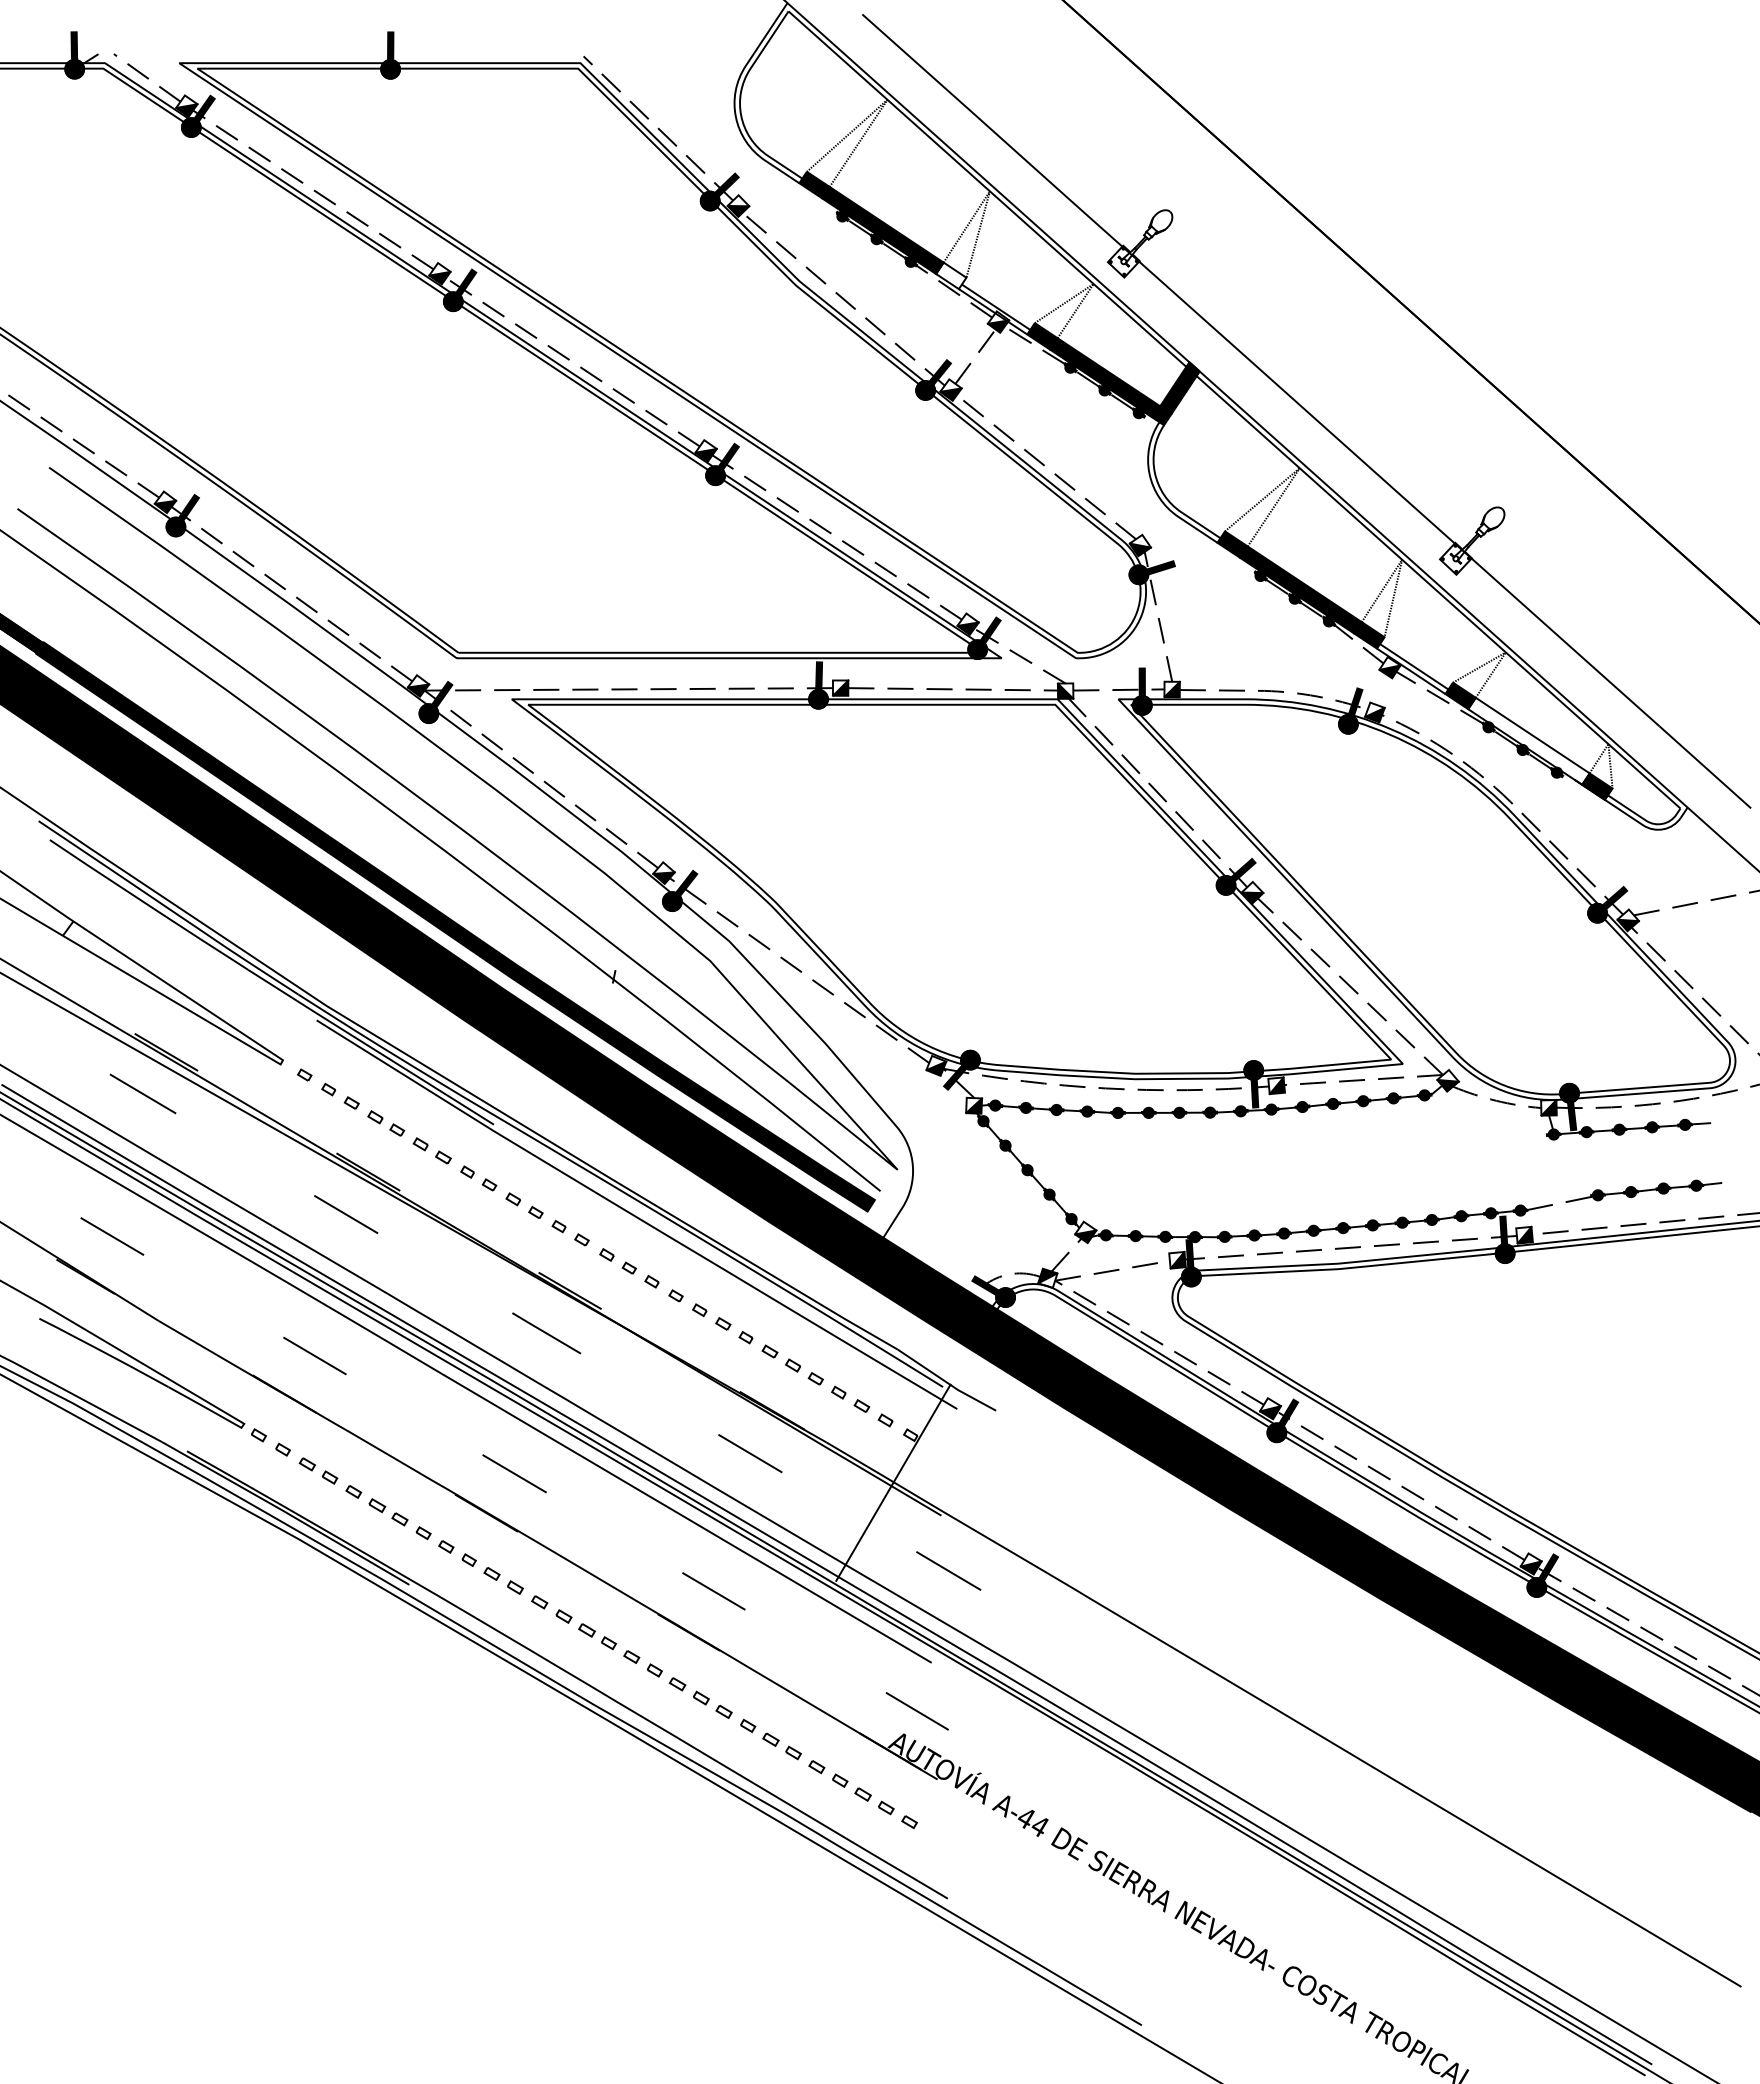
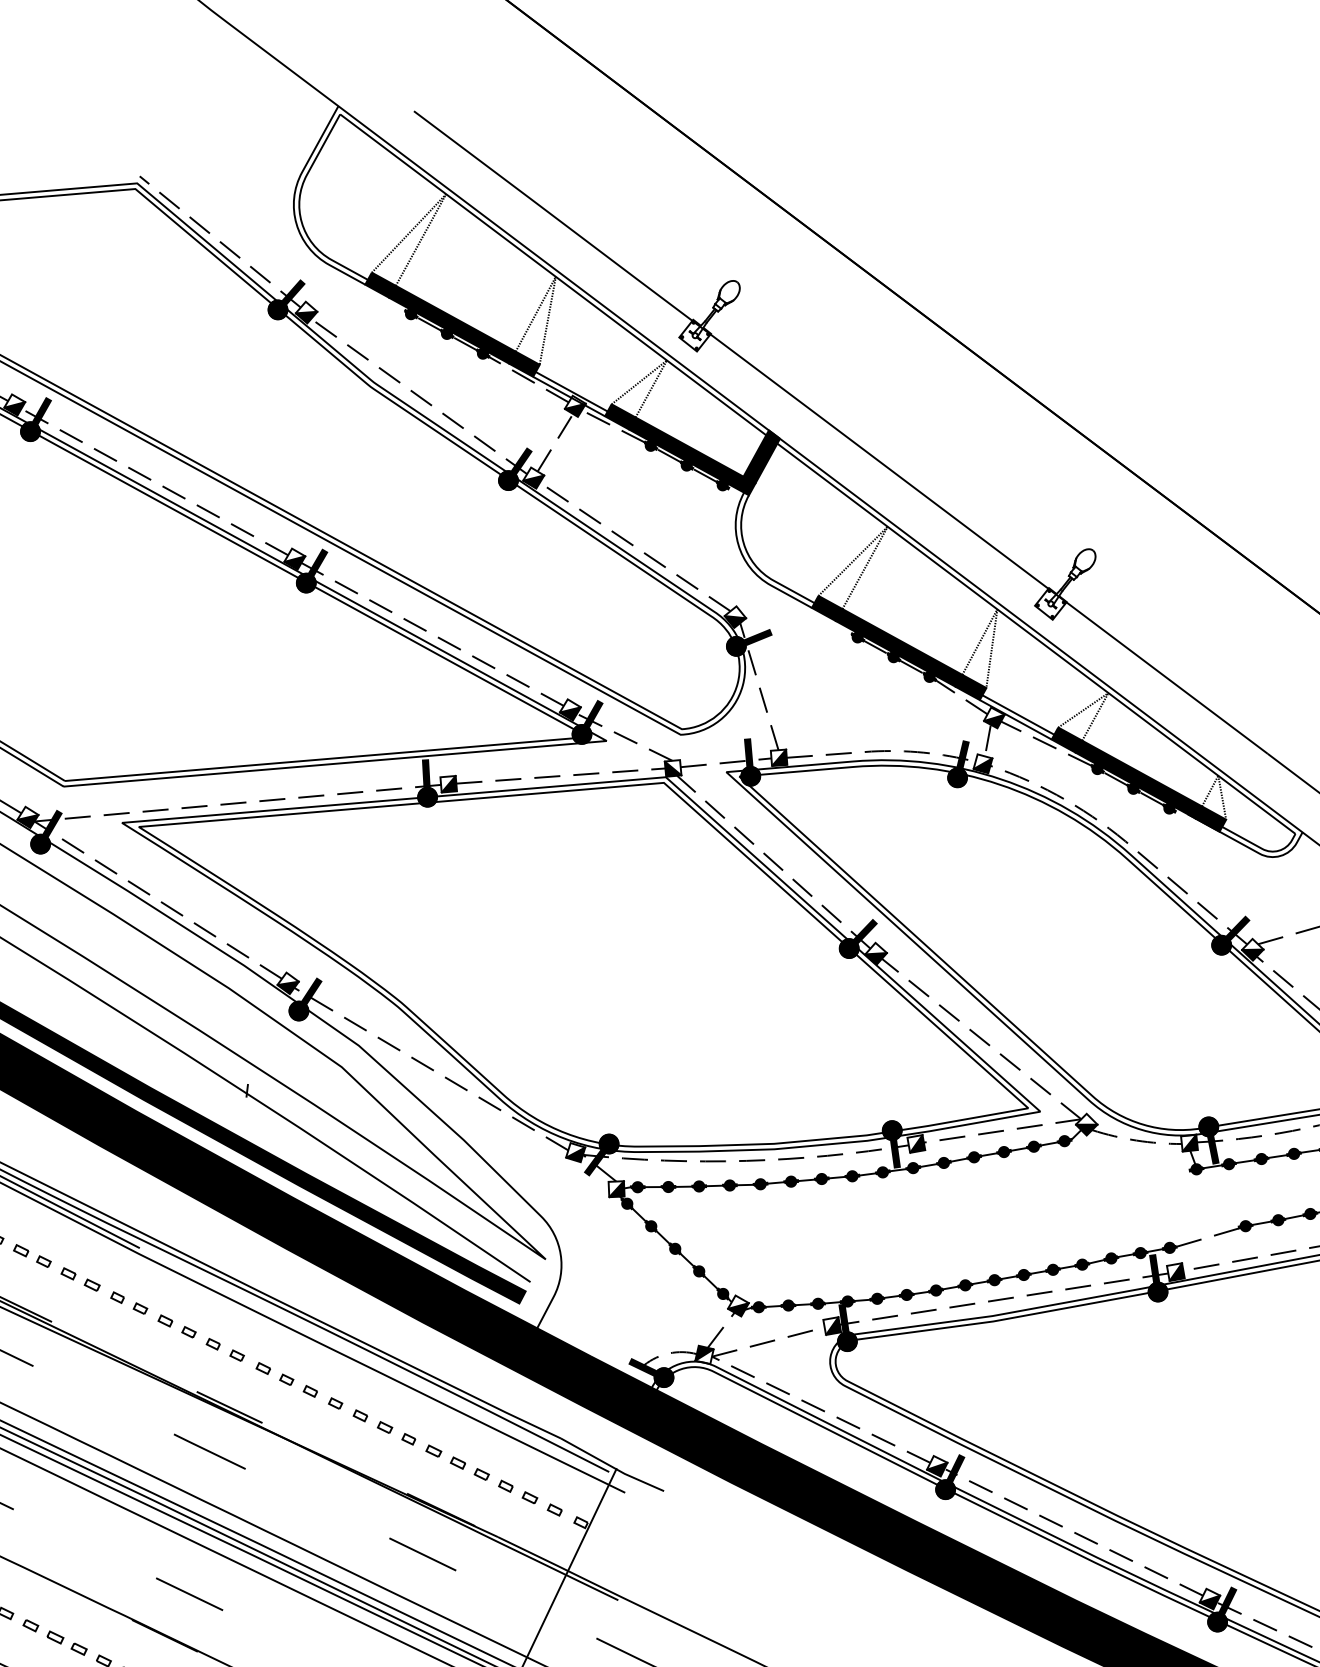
fill: (951, 275) -> (524, 363), added
line: (1381, 689) -> (987, 740), added
fill: (1528, 740) -> (1138, 778), added

